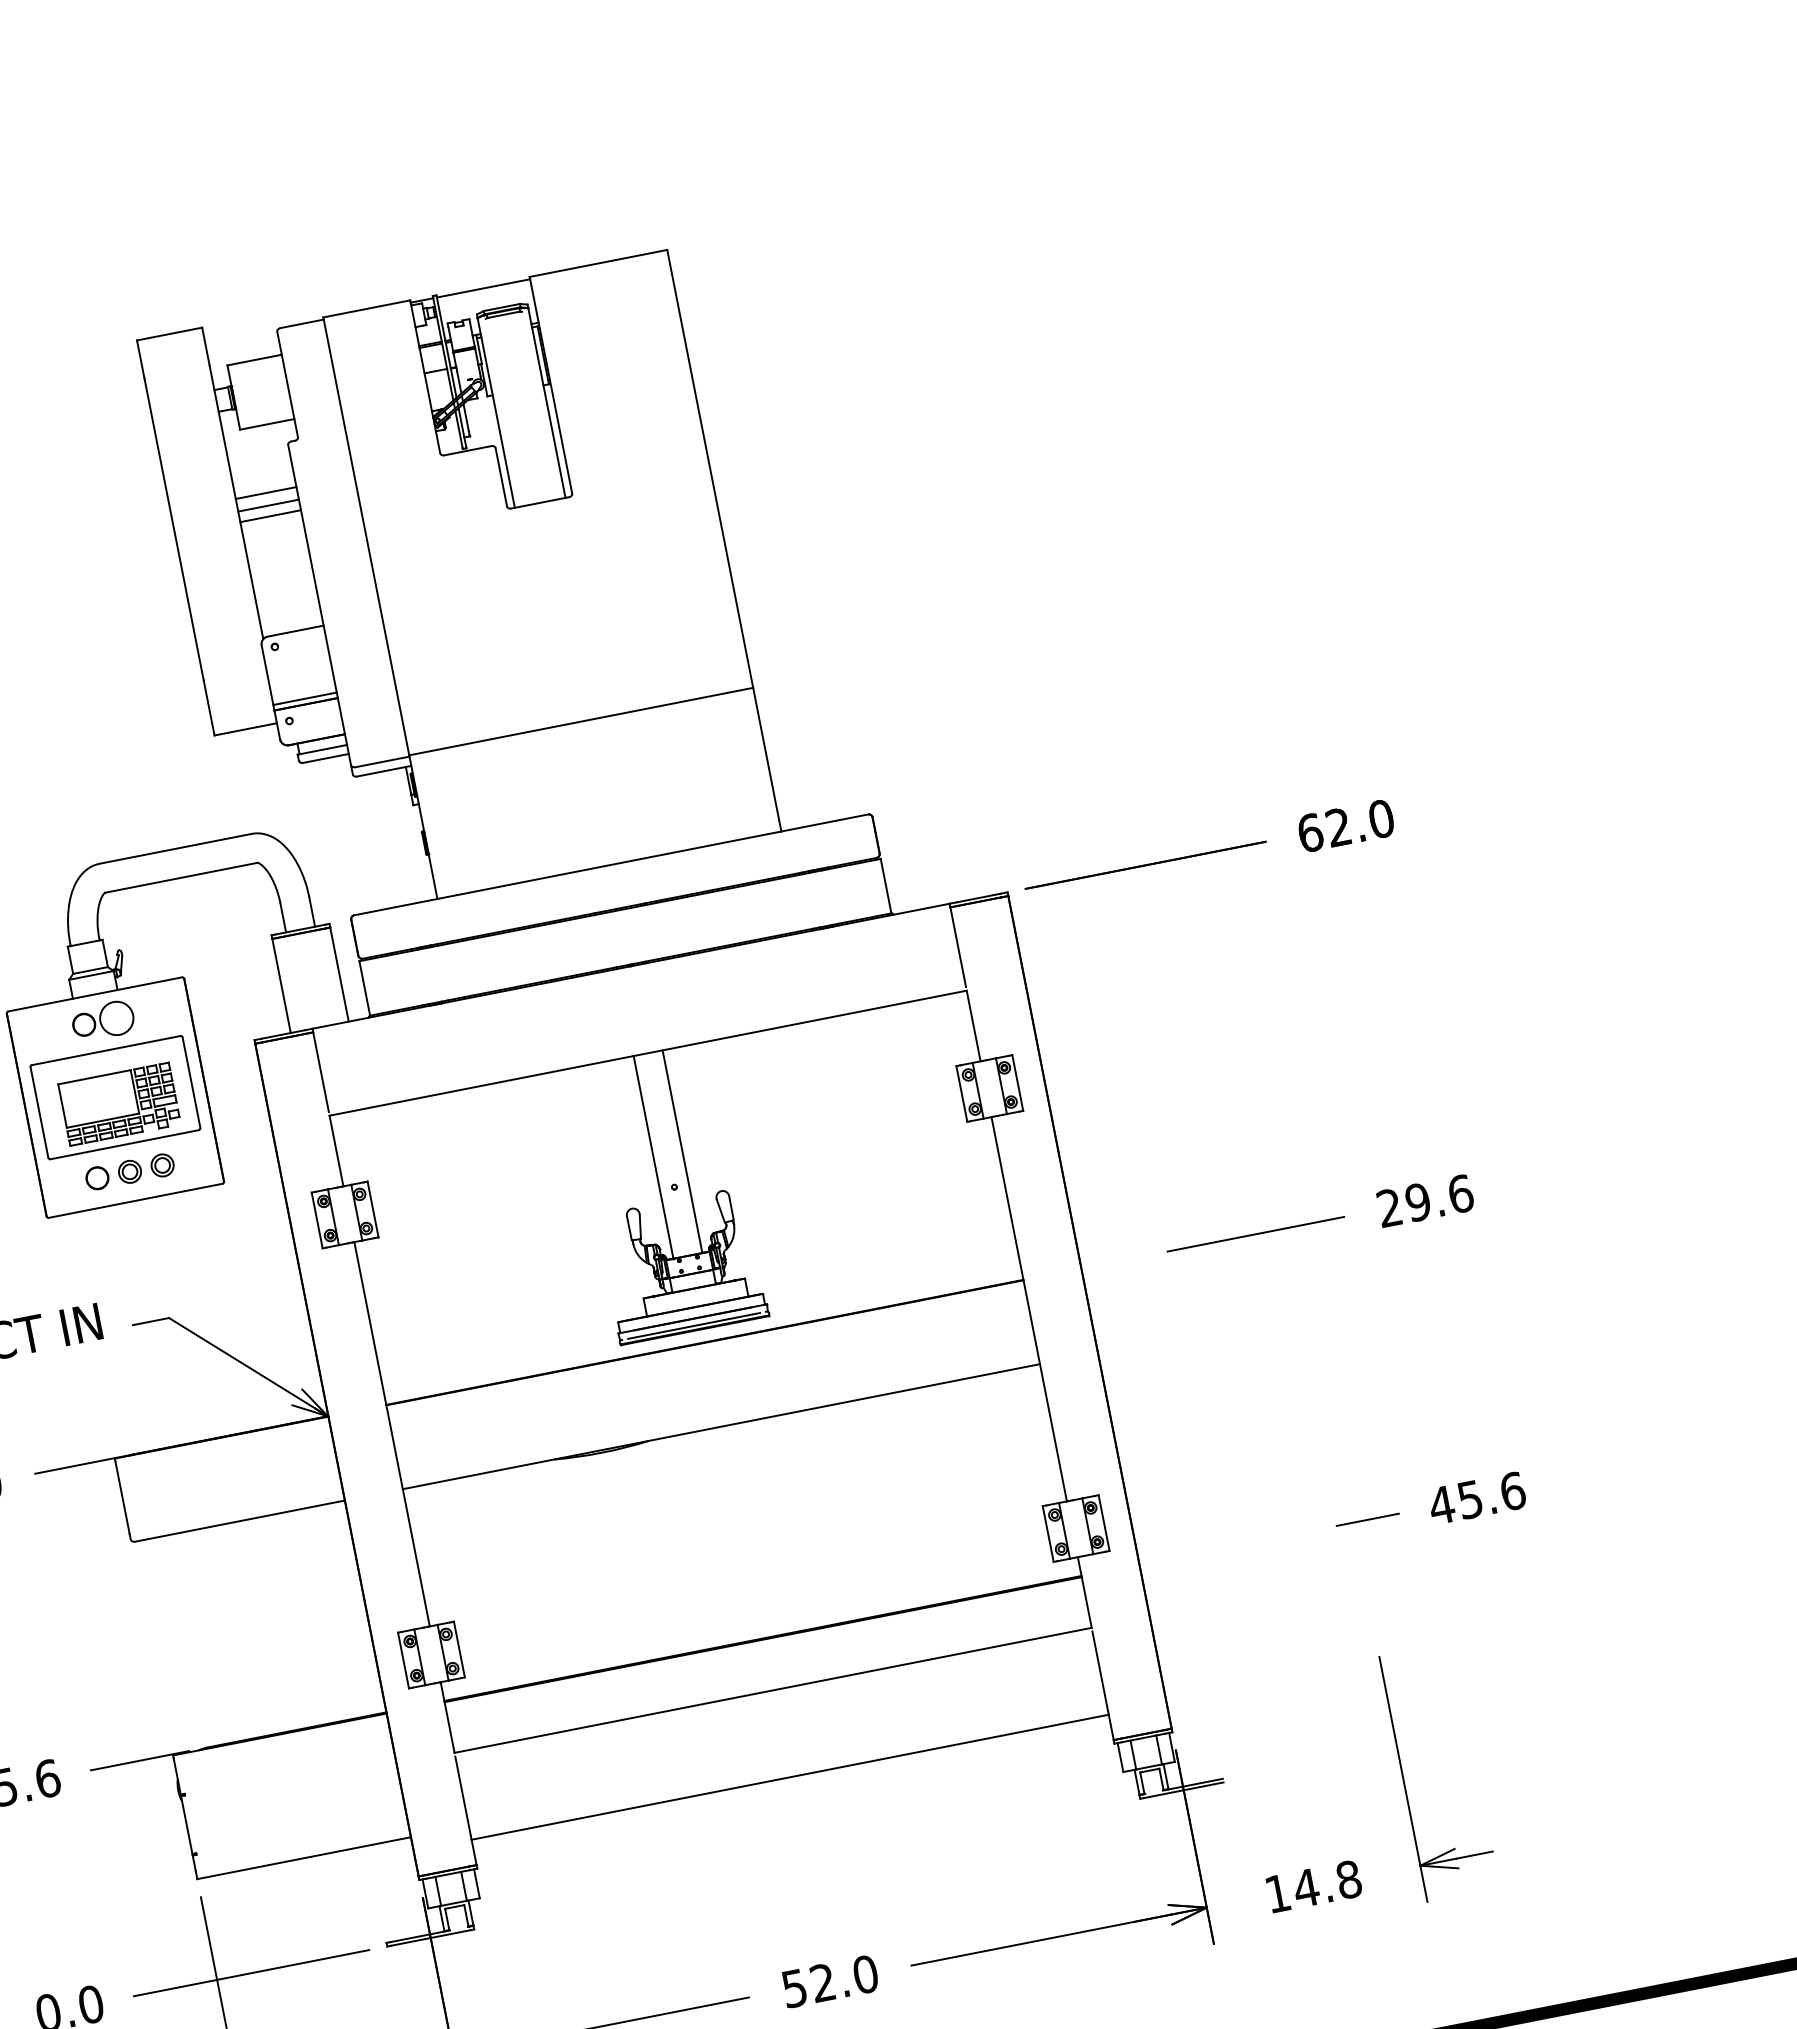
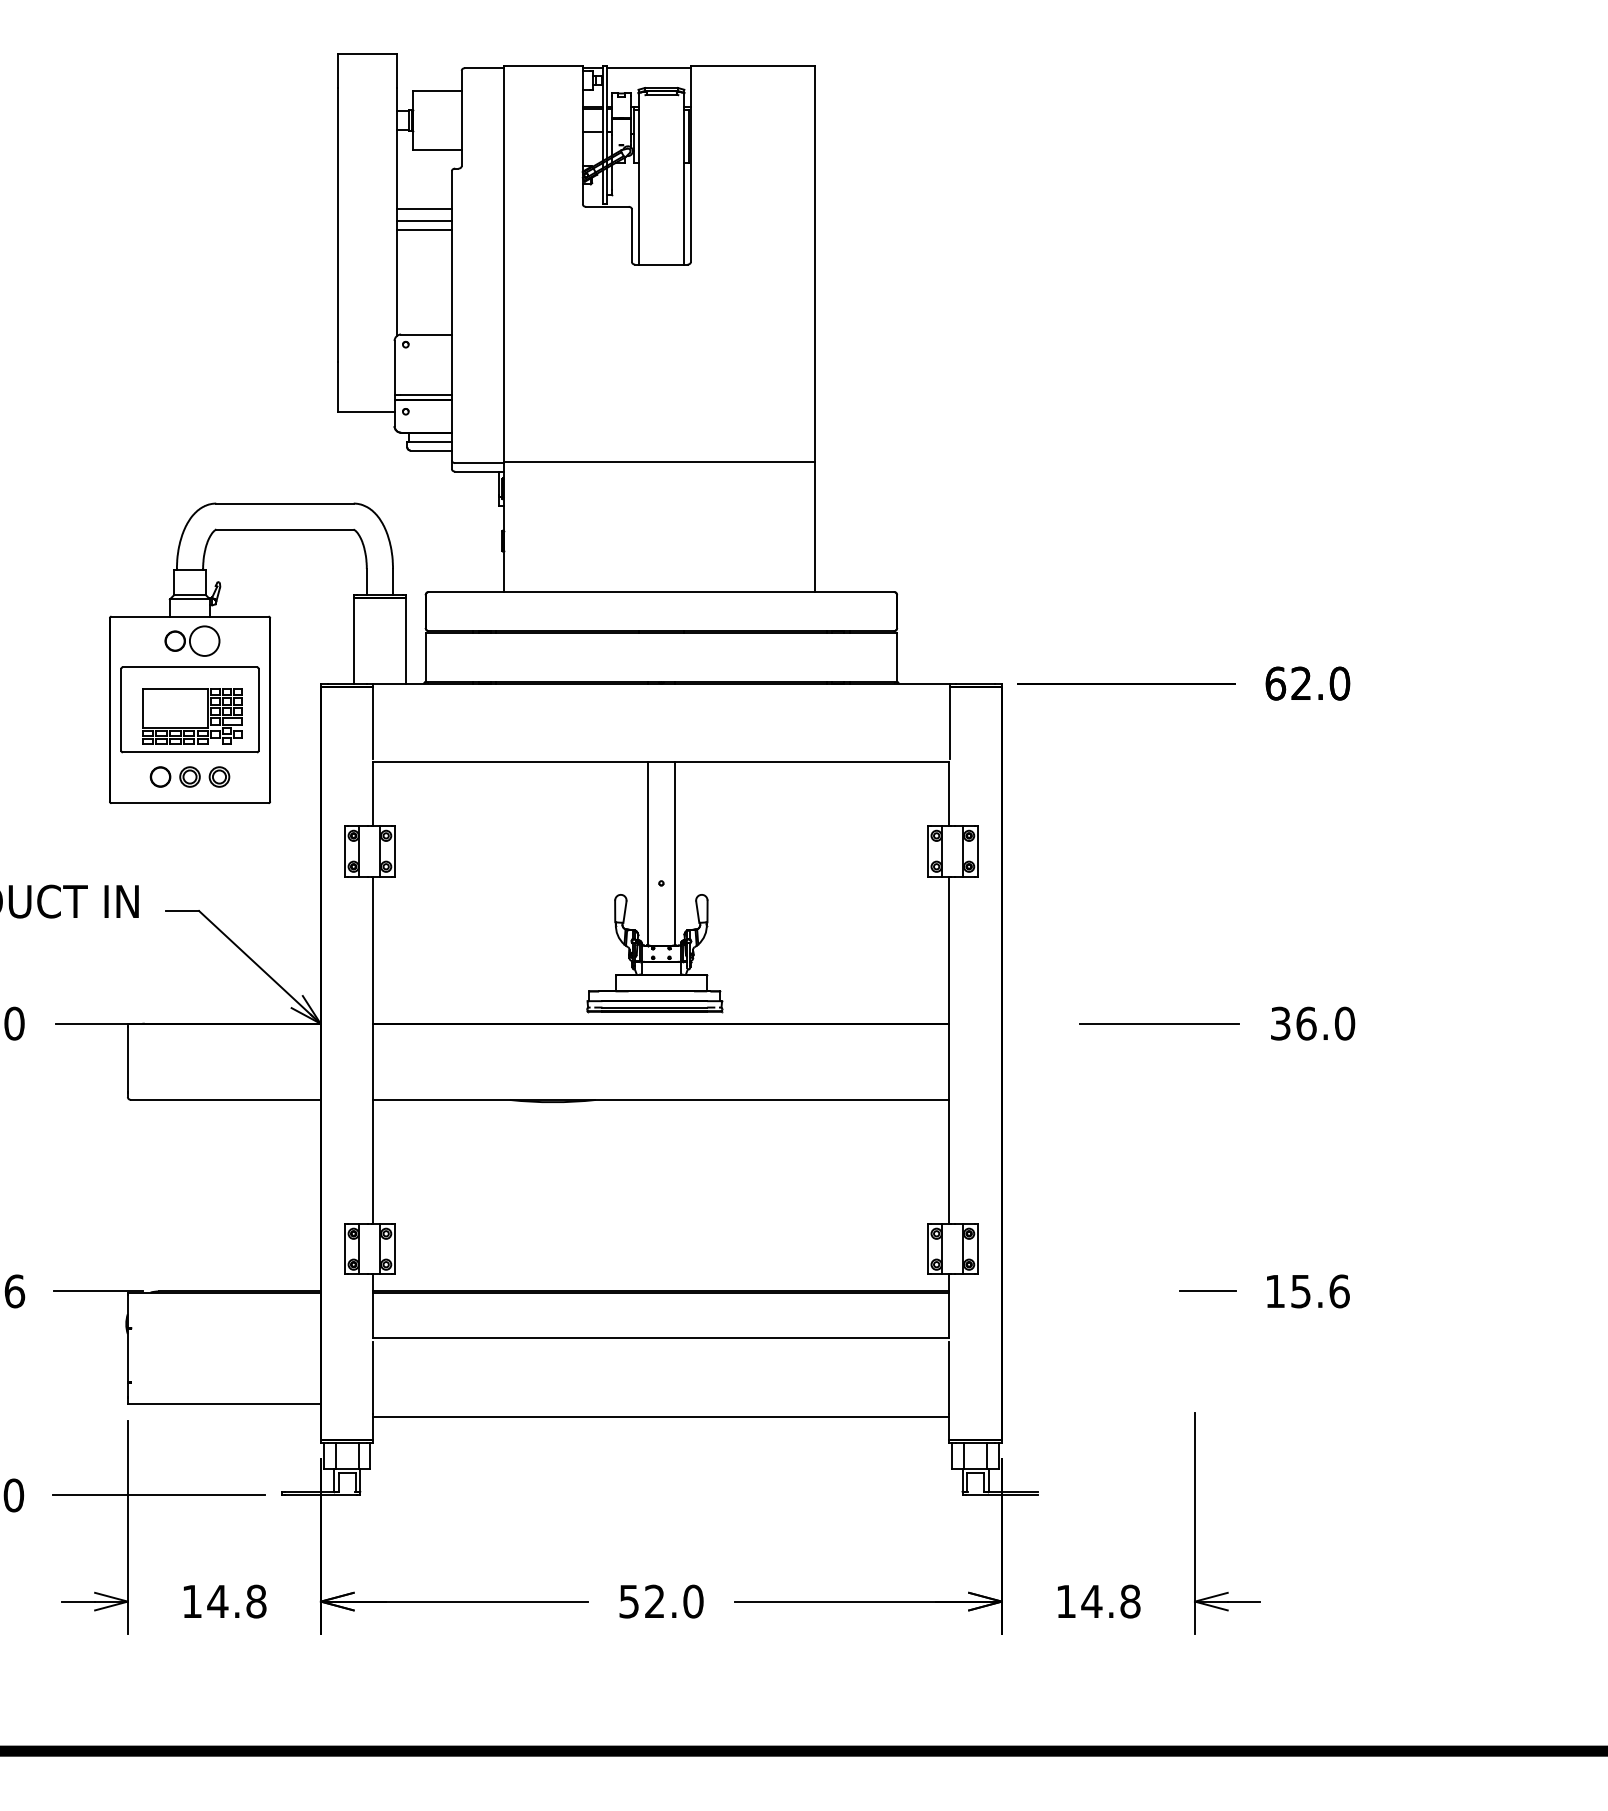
text: (1425, 1200) -> (1313, 1023), 29.6 -> 36.0
text: (1440, 1505) -> (1274, 1291), 45.6 -> 15.6

